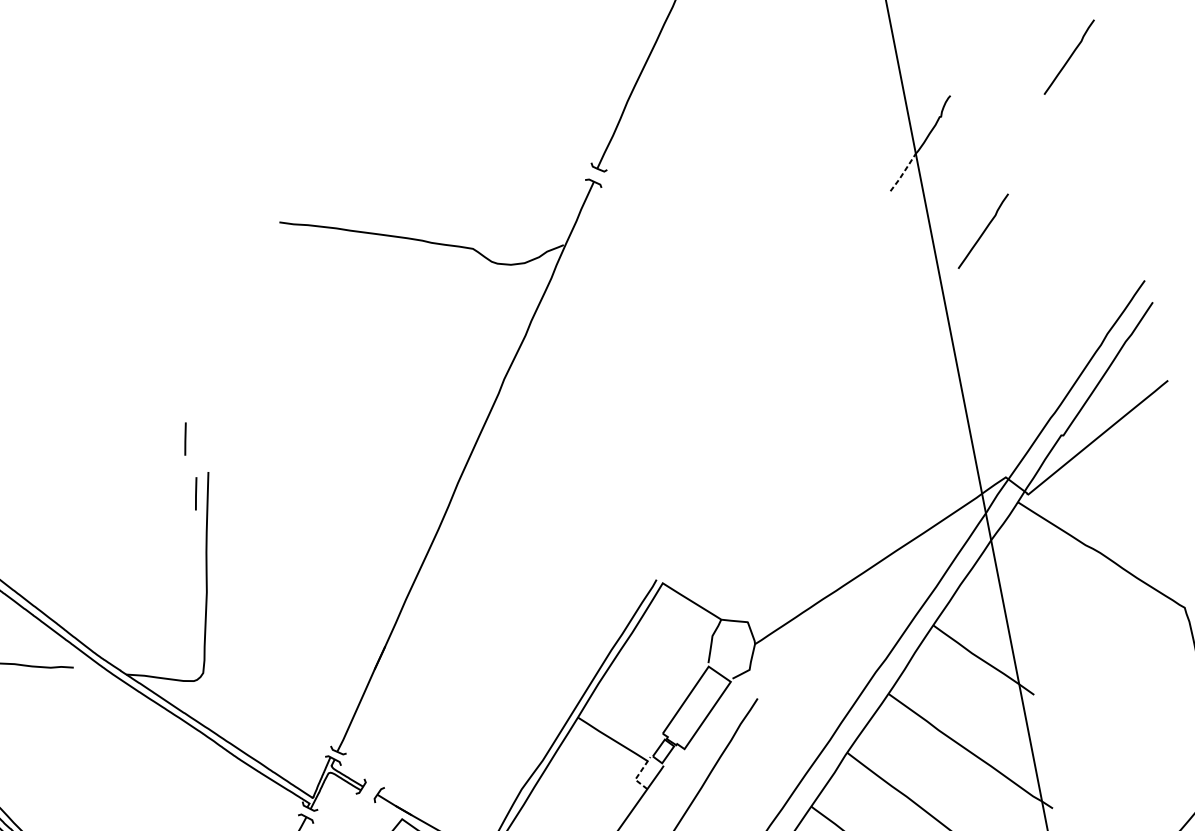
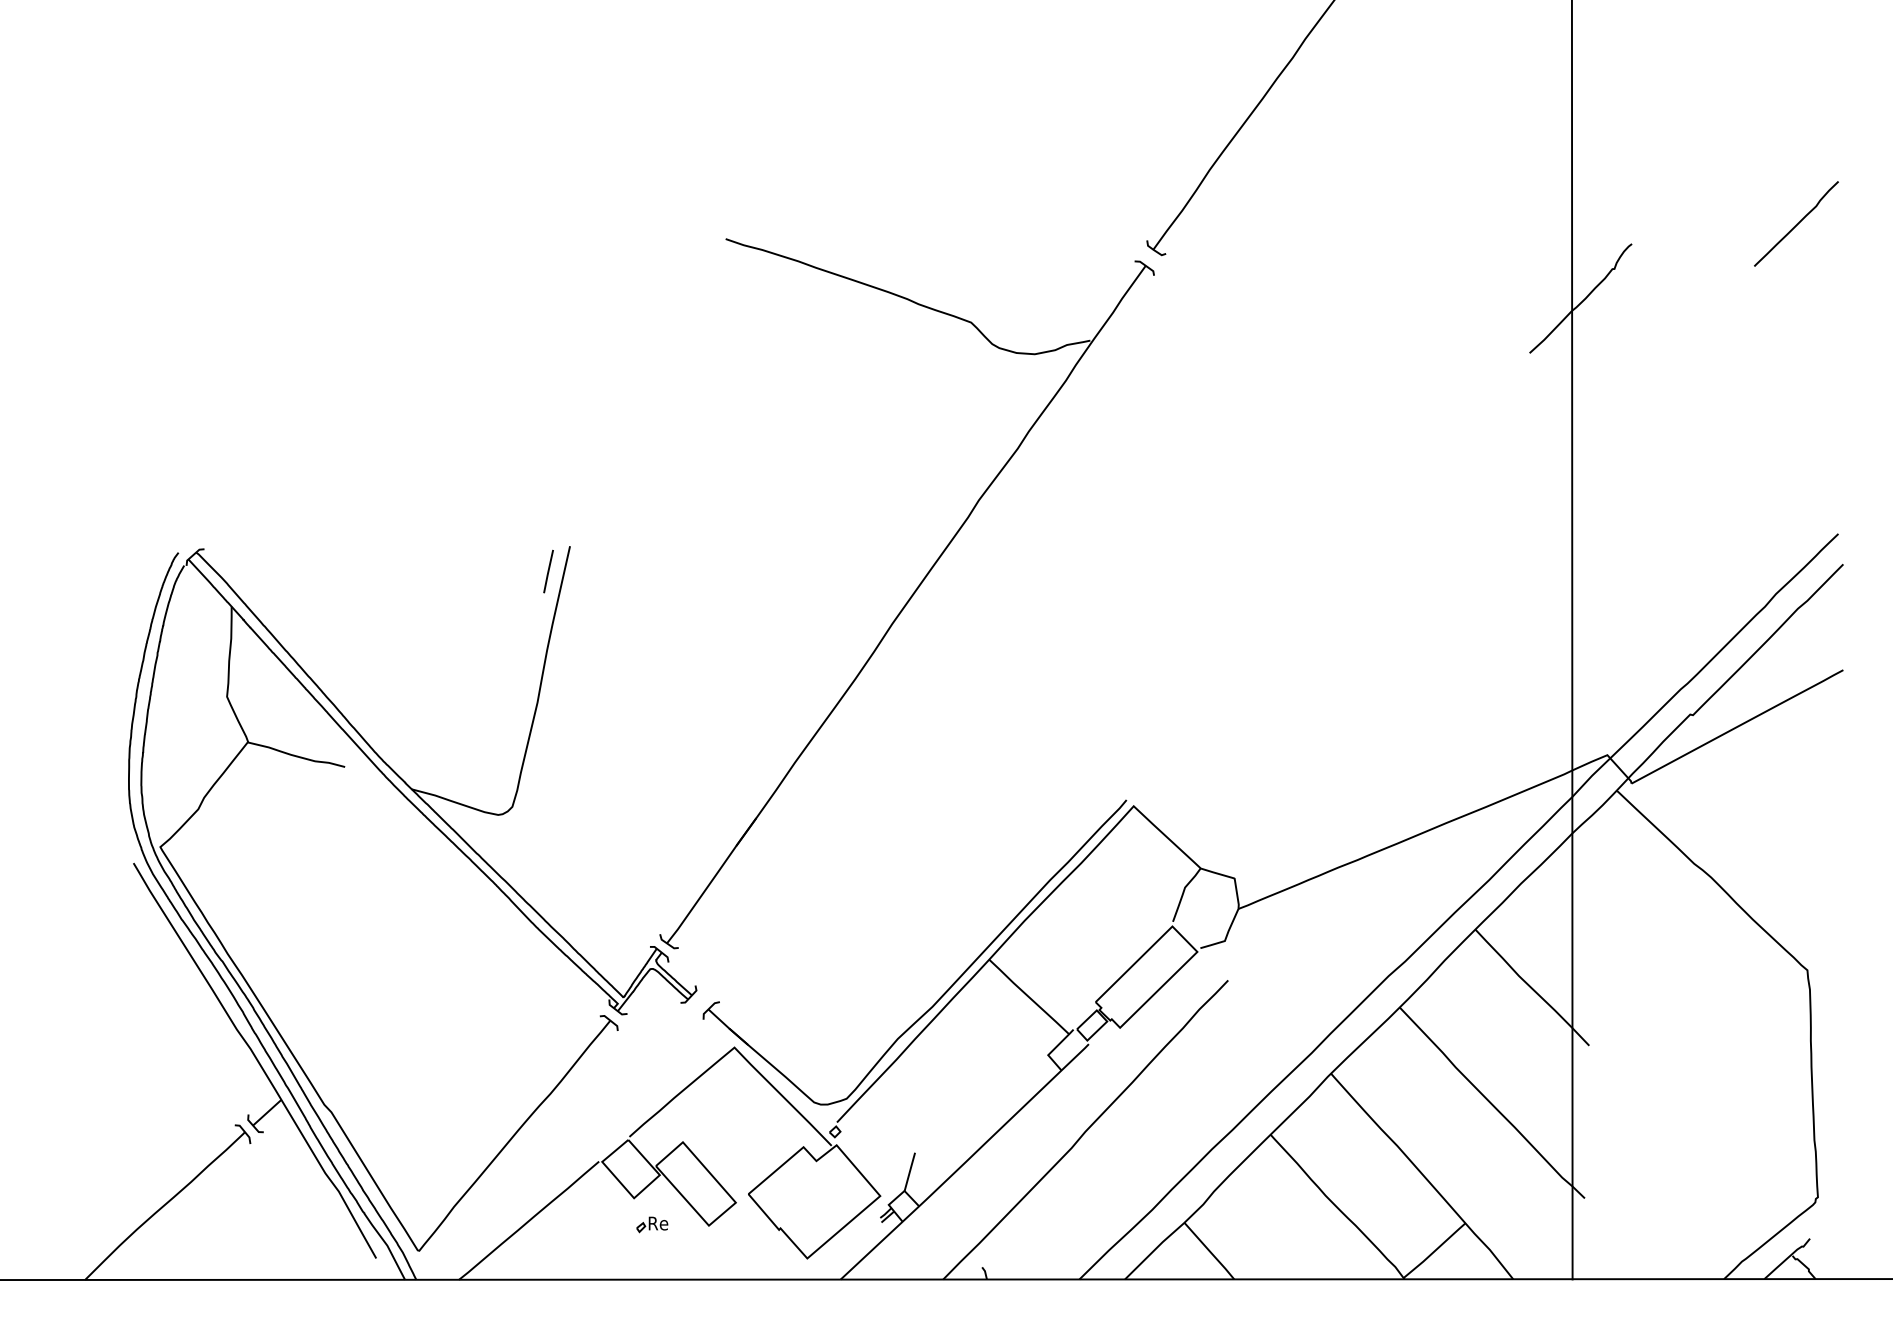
line: (903, 172) -> (1551, 332), dashed -> solid
curve: (984, 230) -> (1641, 428), removed
line: (185, 439) -> (548, 497), removed
line: (638, 774) -> (1053, 1049), dashed -> solid

